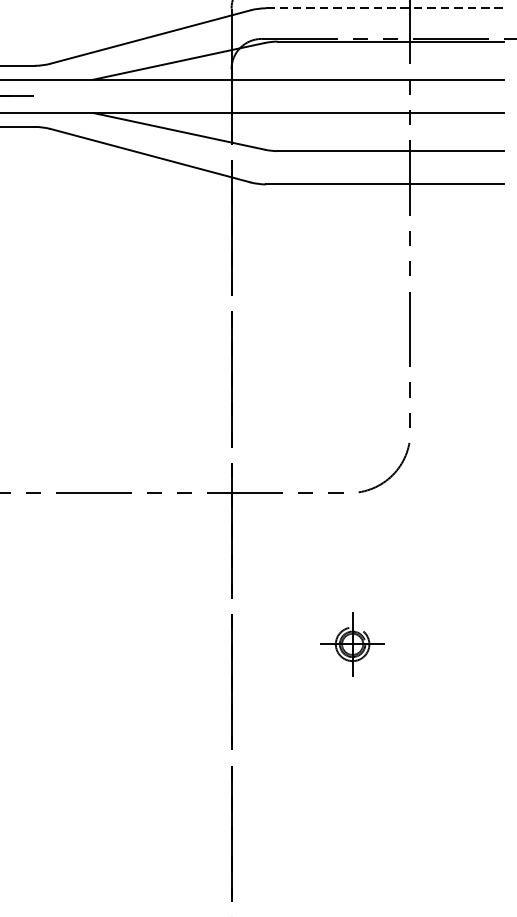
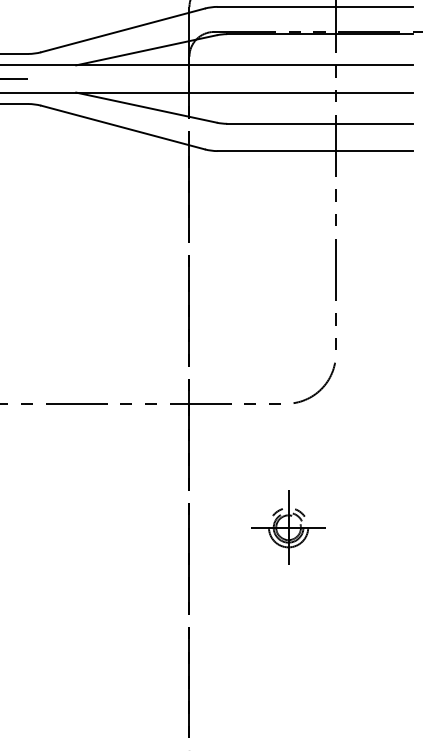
line: (385, 7) -> (315, 6), dashed -> solid
part: (352, 644) -> (288, 527), size x1.43

